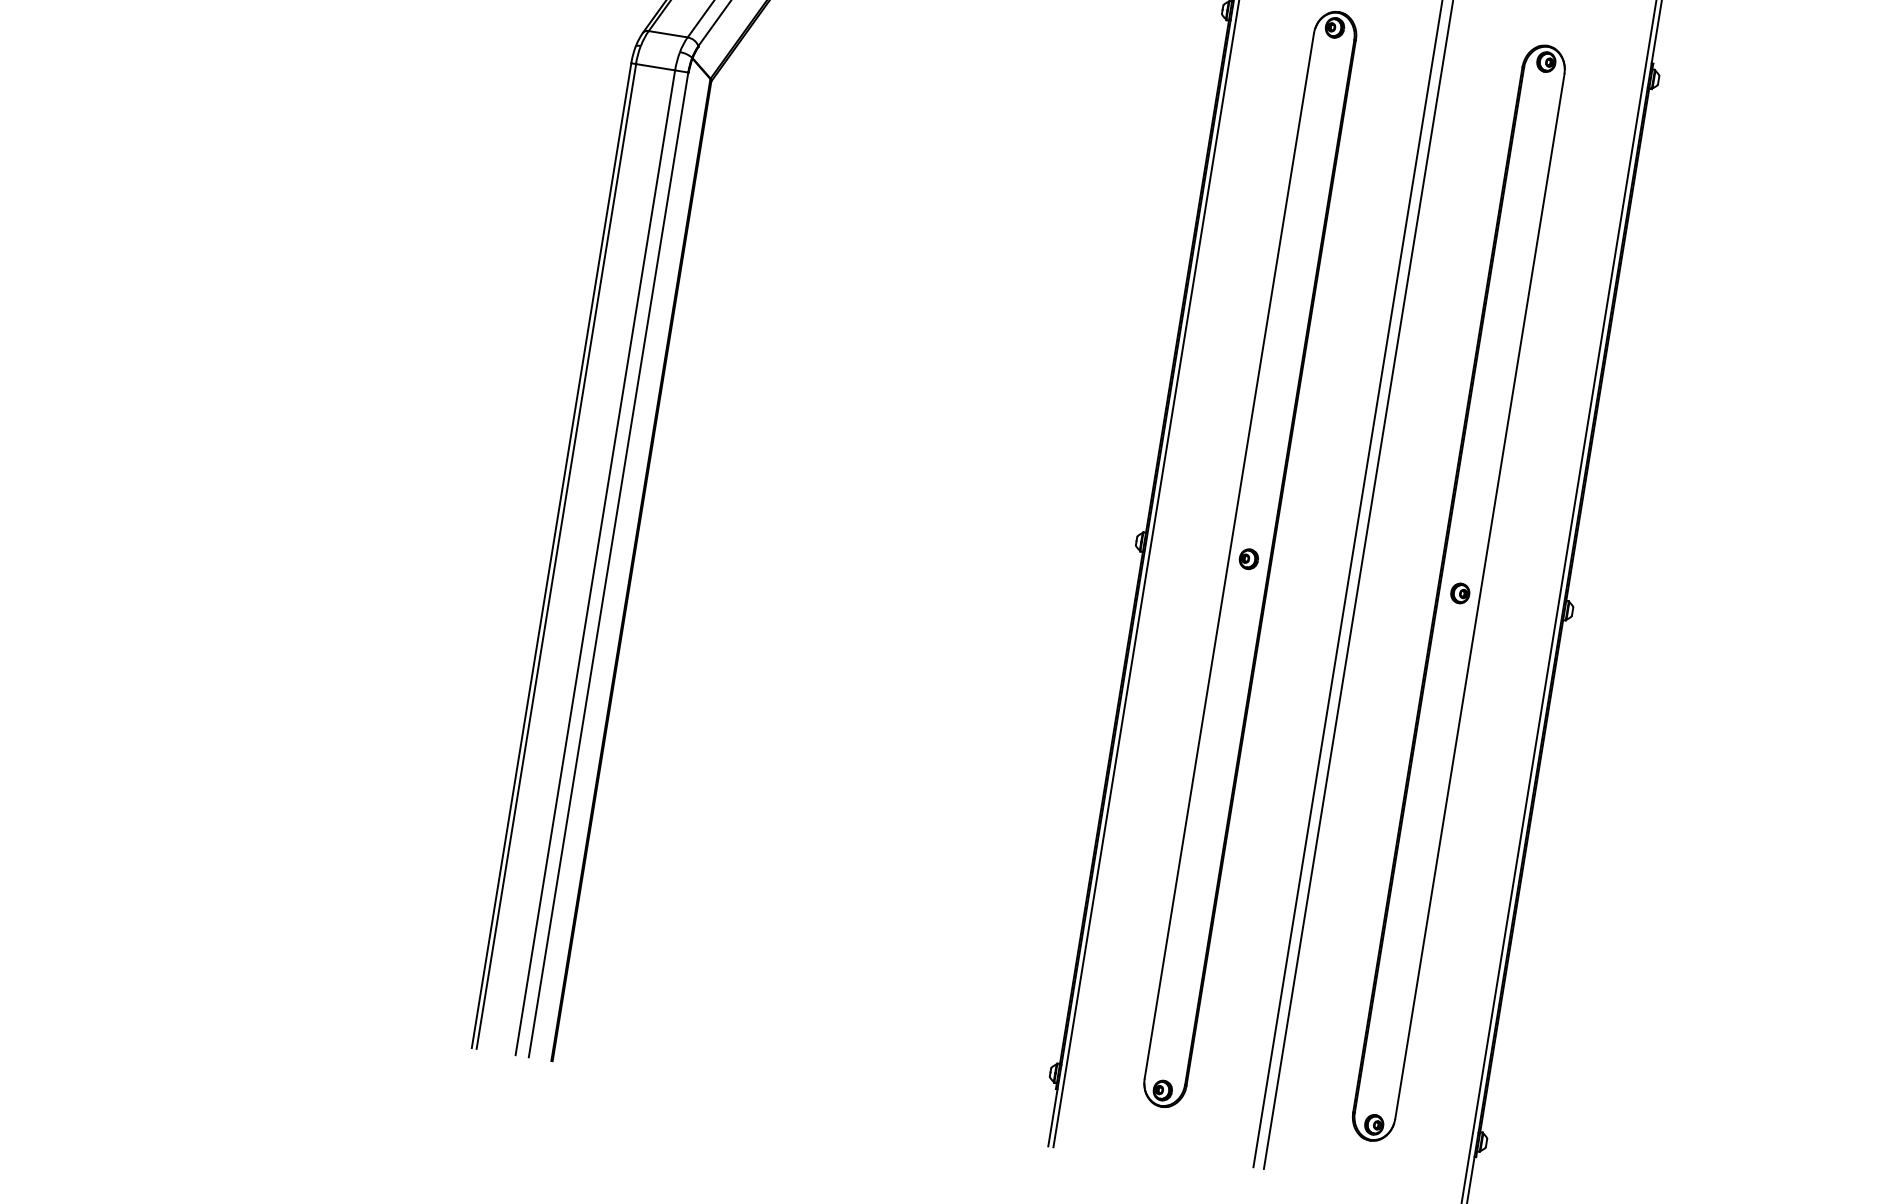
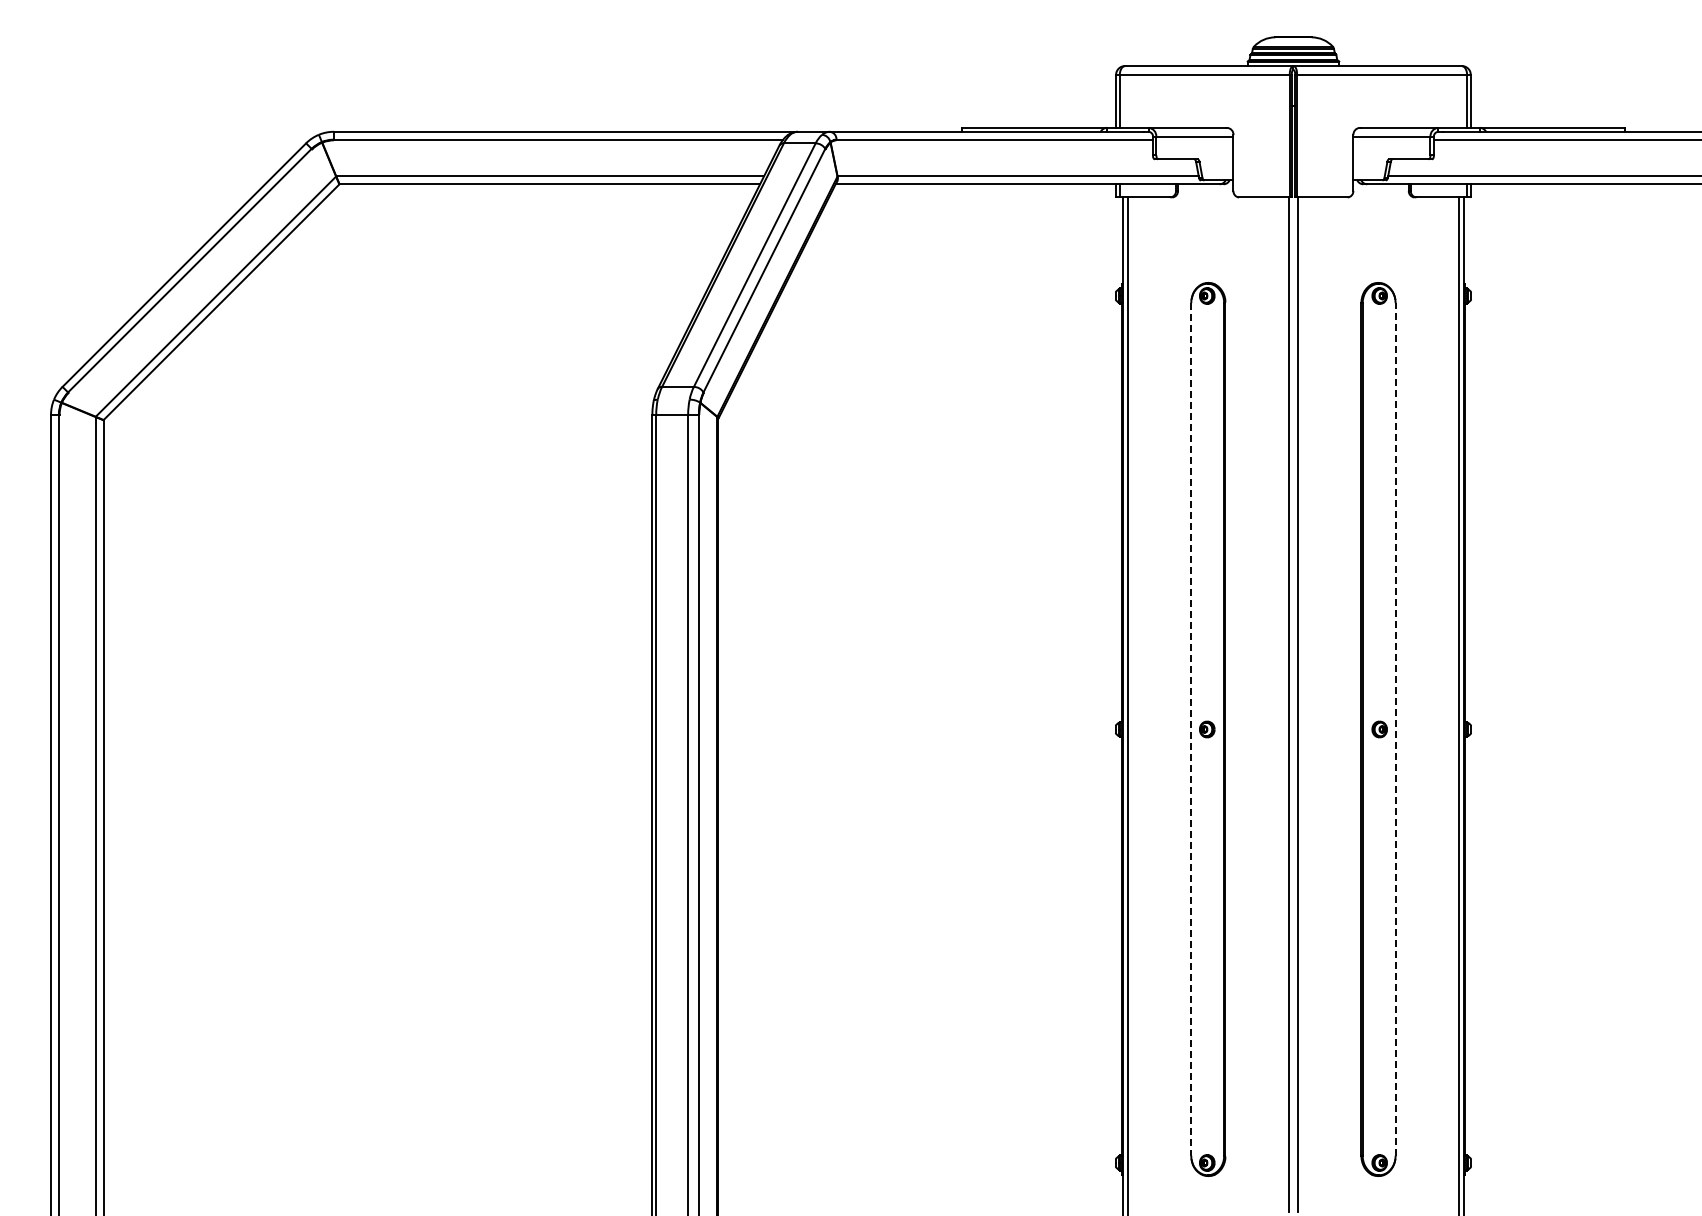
line: (1229, 557) -> (1191, 730), solid -> dashed
line: (1479, 596) -> (1395, 729), solid -> dashed

